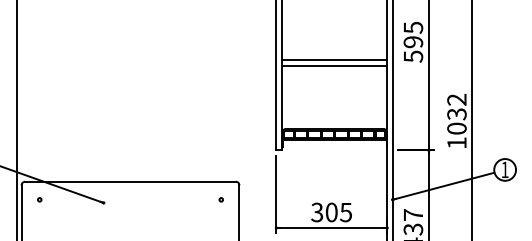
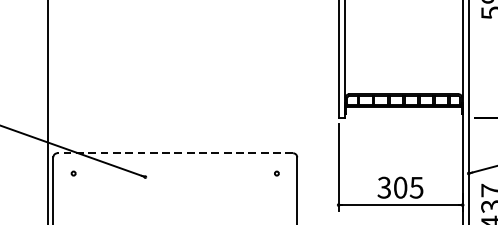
line: (334, 60) -> (403, 17), removed
line: (334, 65) -> (403, 23), removed
line: (130, 181) -> (175, 153), solid -> dashed

